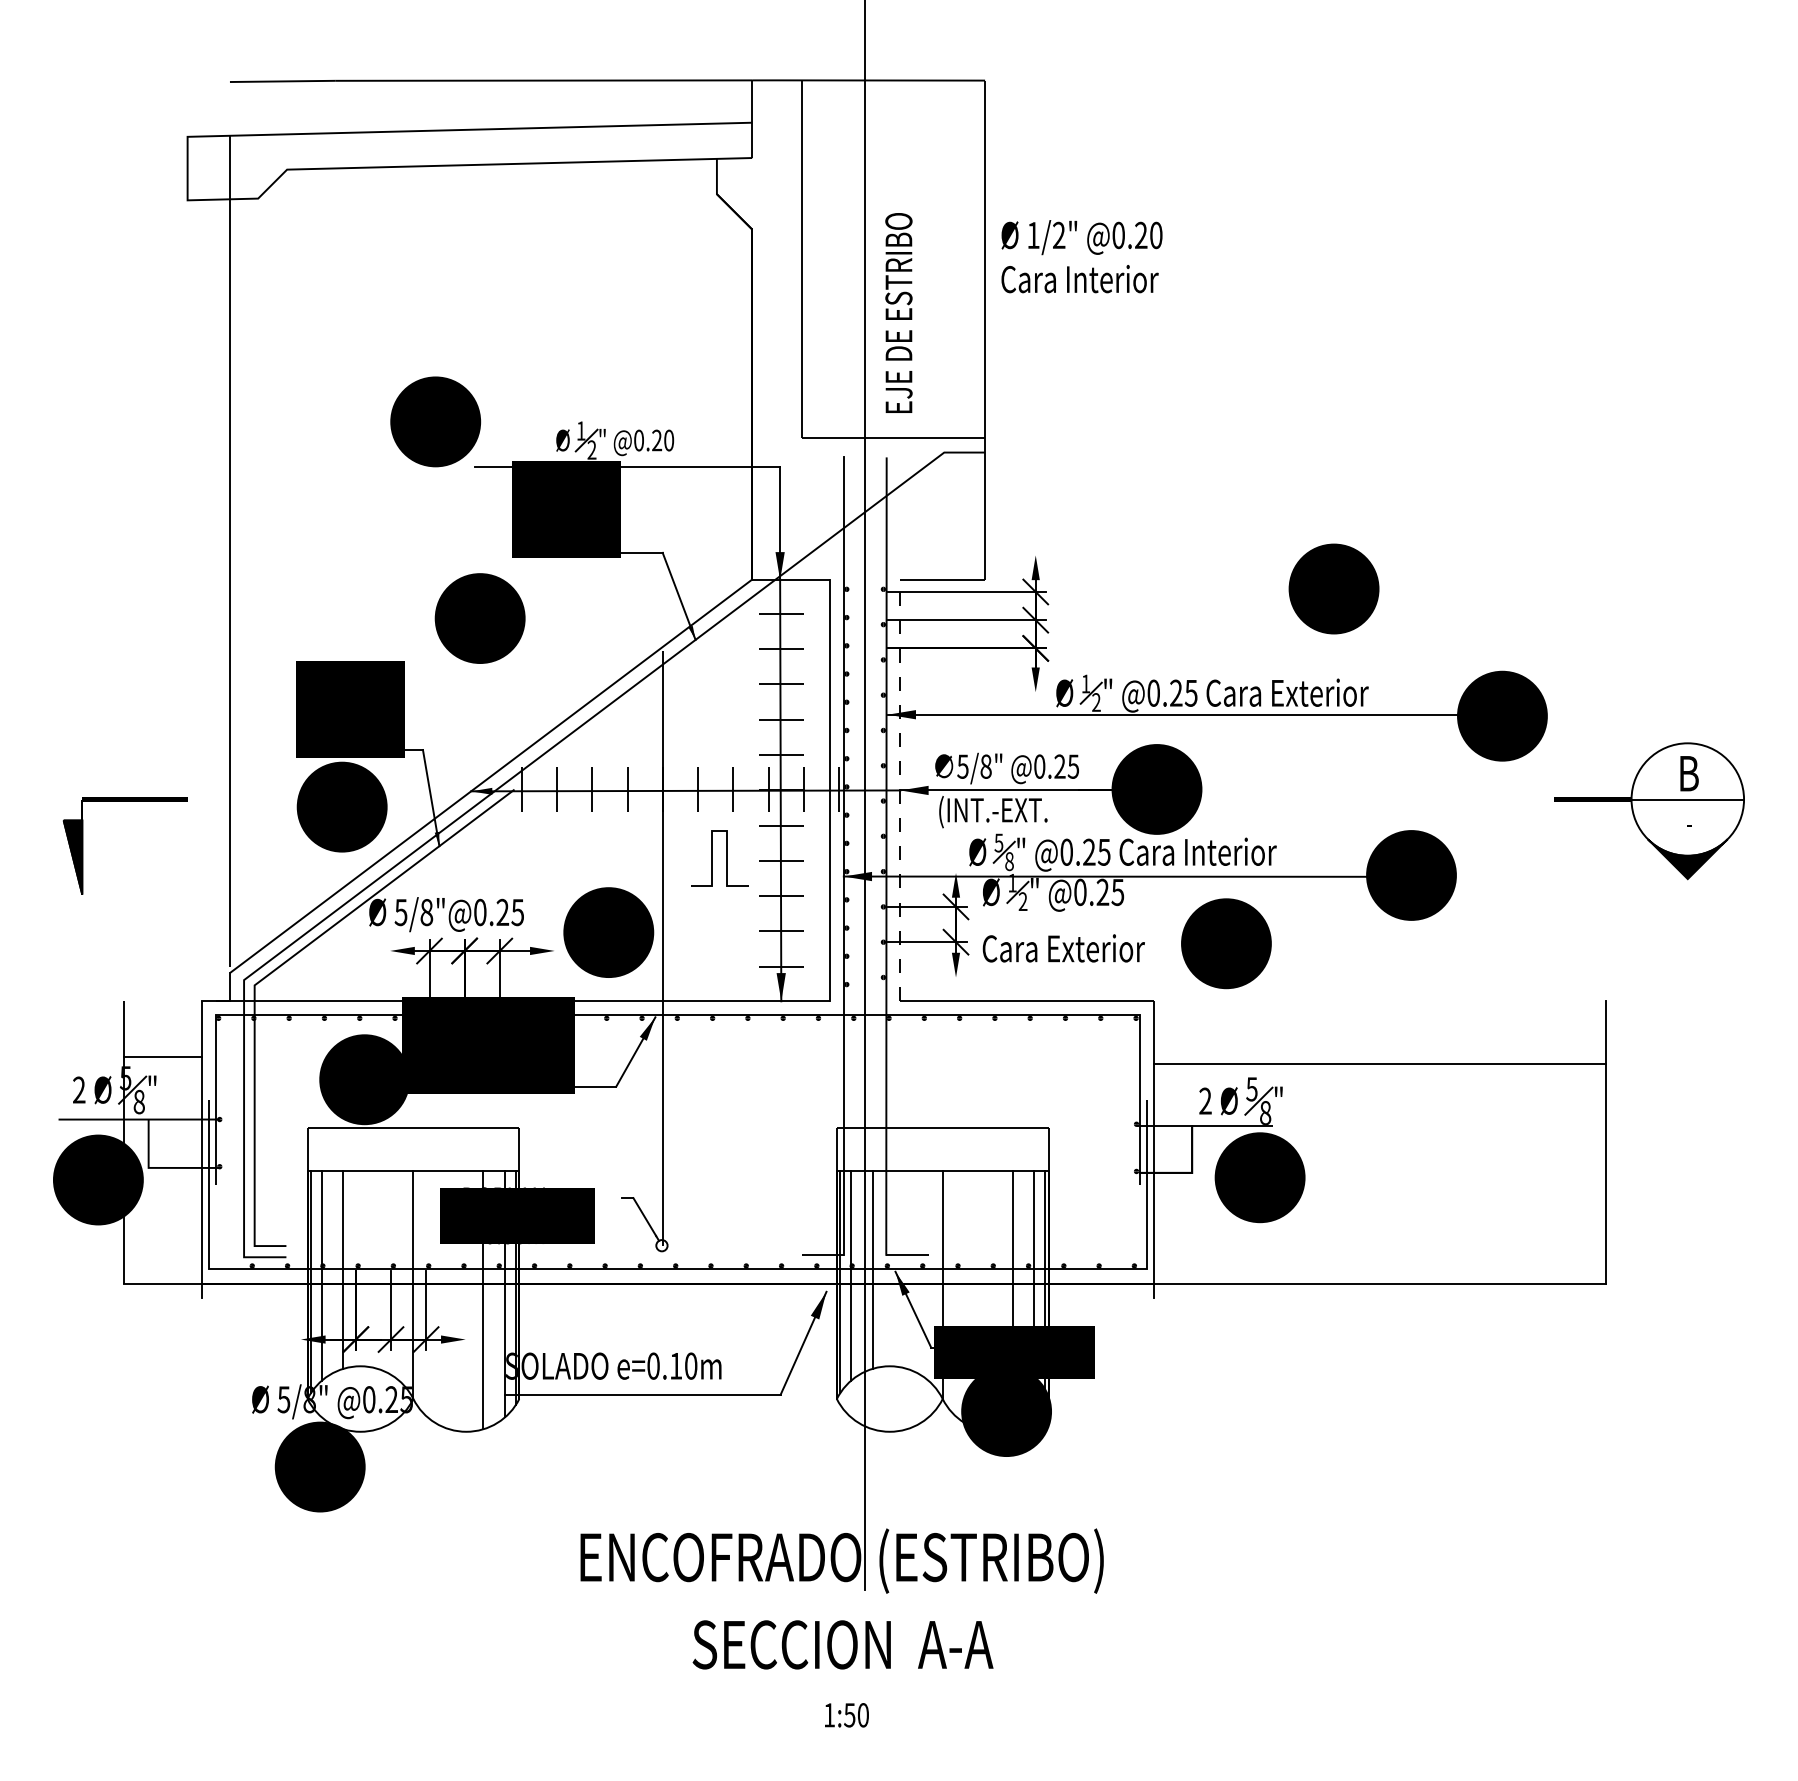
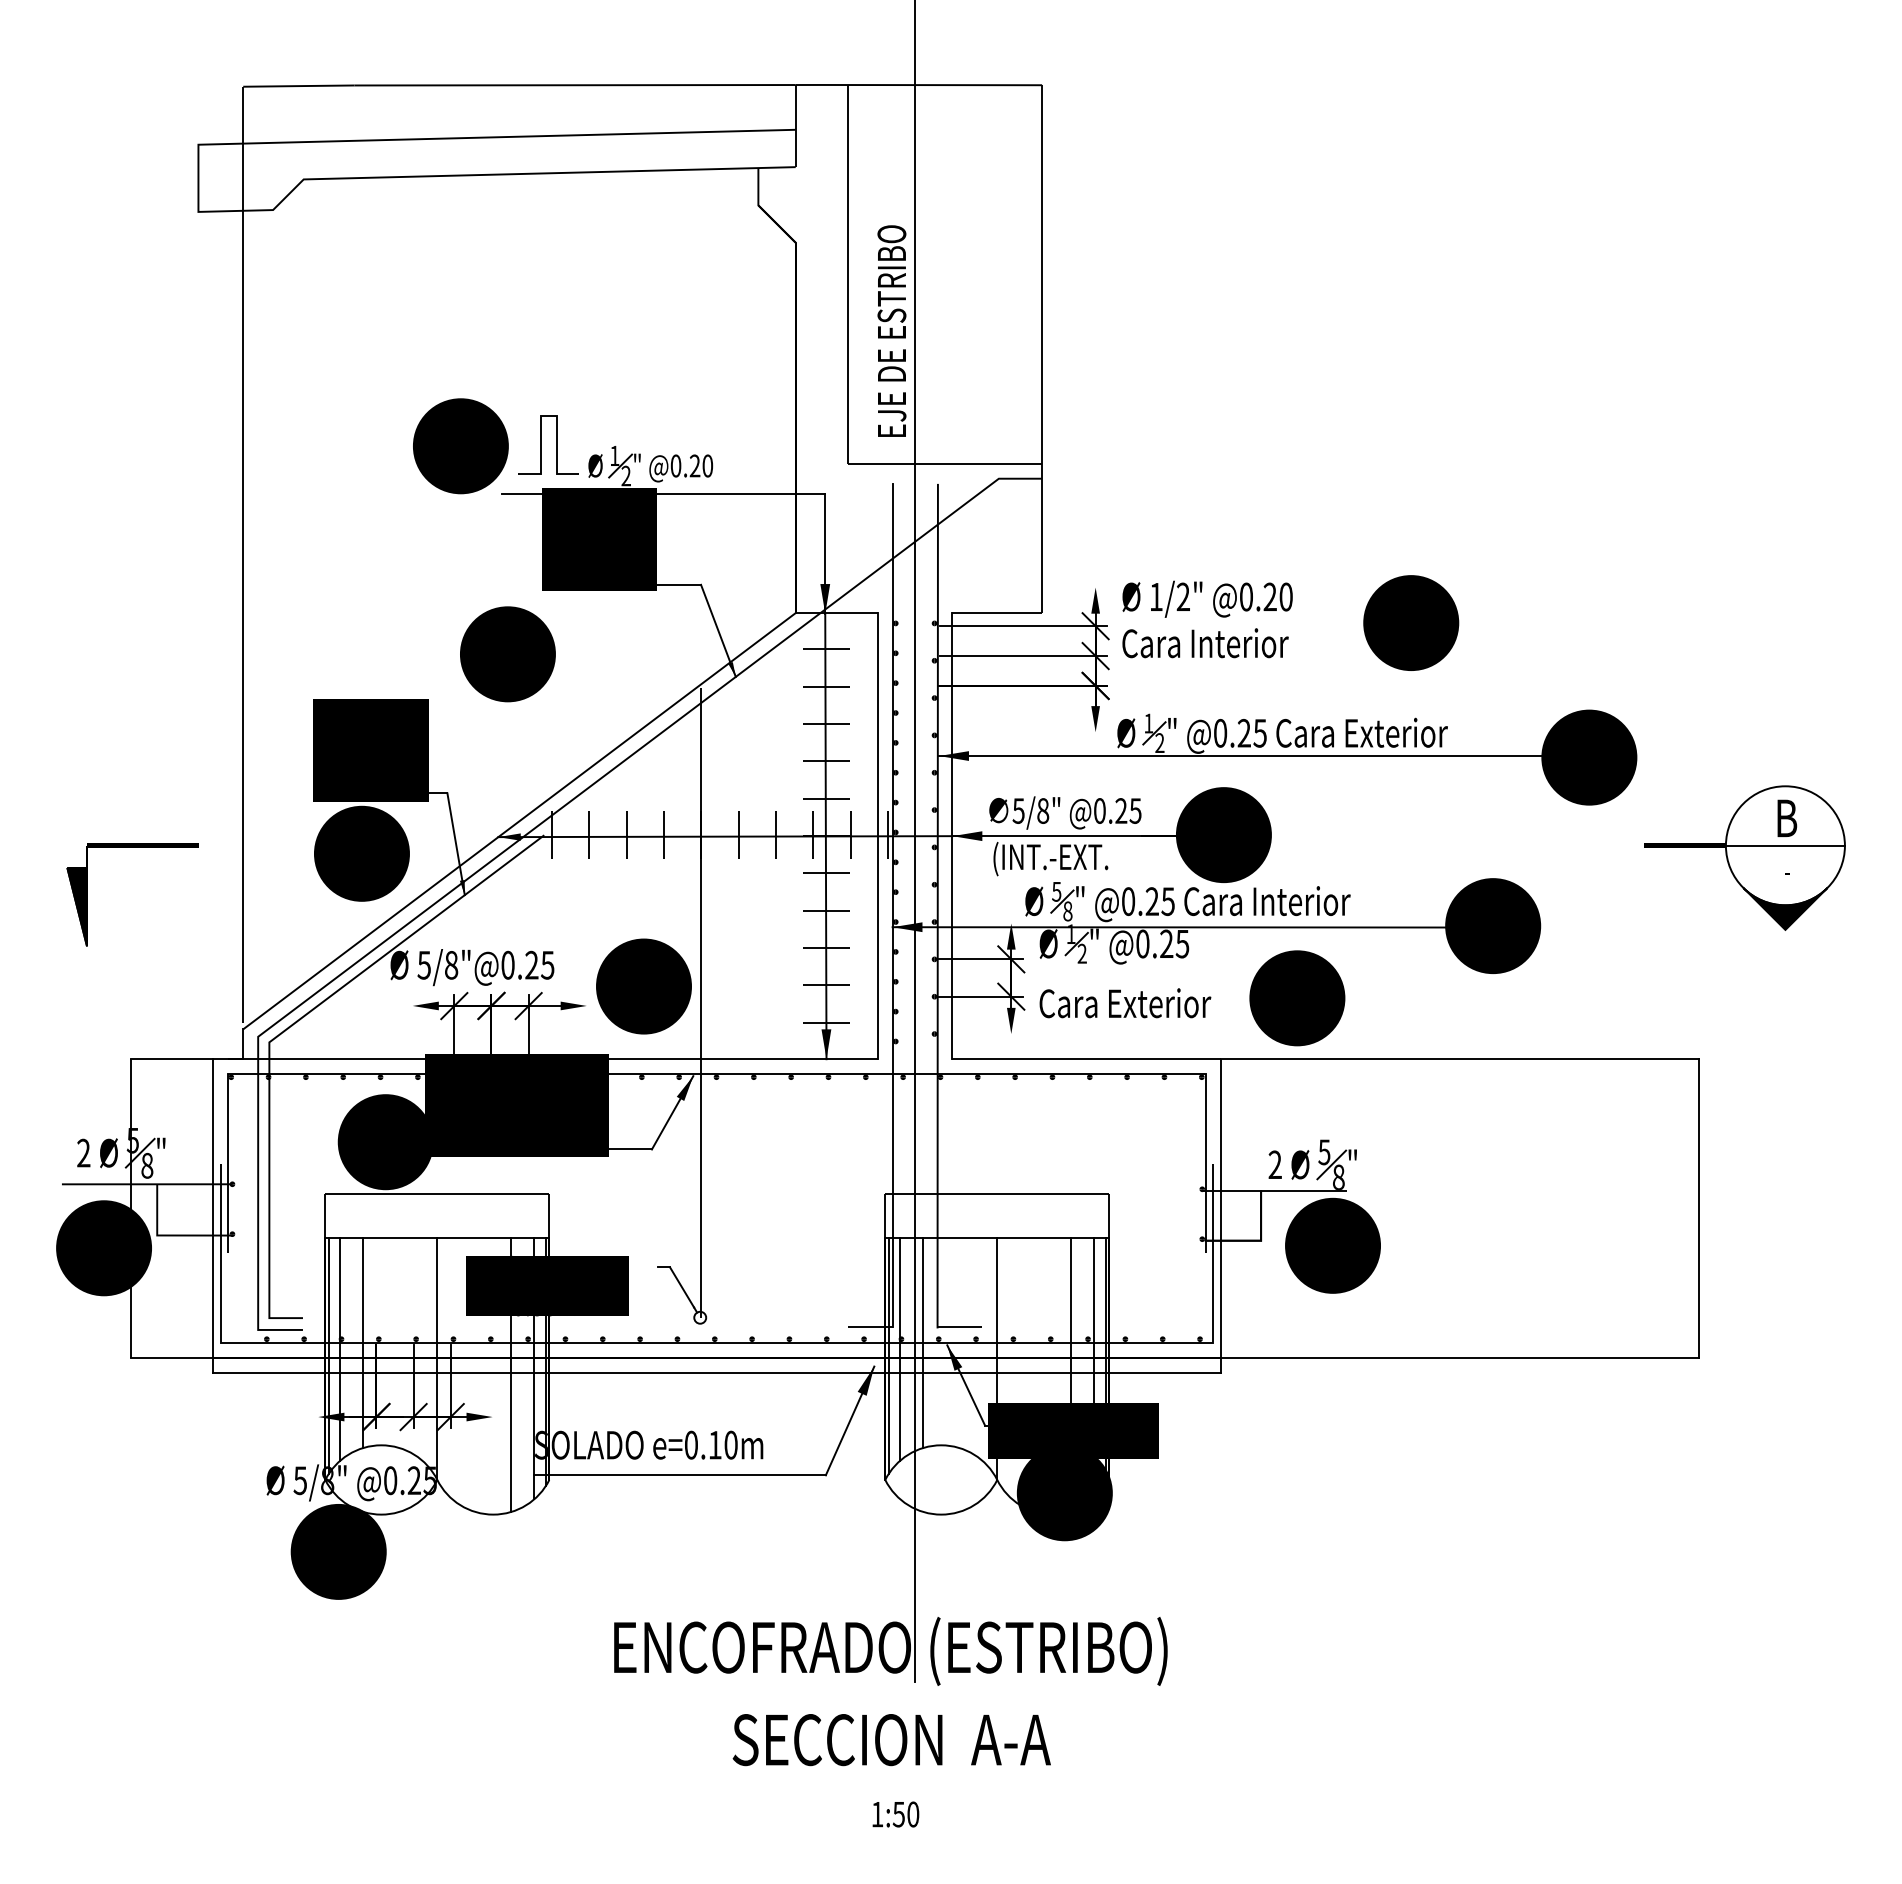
line: (230, 108) -> (243, 114), added
text: (1081, 256) -> (1207, 619), moved
text: (898, 312) -> (891, 330), moved
line: (900, 789) -> (952, 835), dashed -> solid
curve: (713, 857) -> (541, 444), moved
line: (163, 1057) -> (172, 1059), moved
line: (1380, 1063) -> (1460, 1059), moved
line: (678, 1297) -> (717, 1372), added

